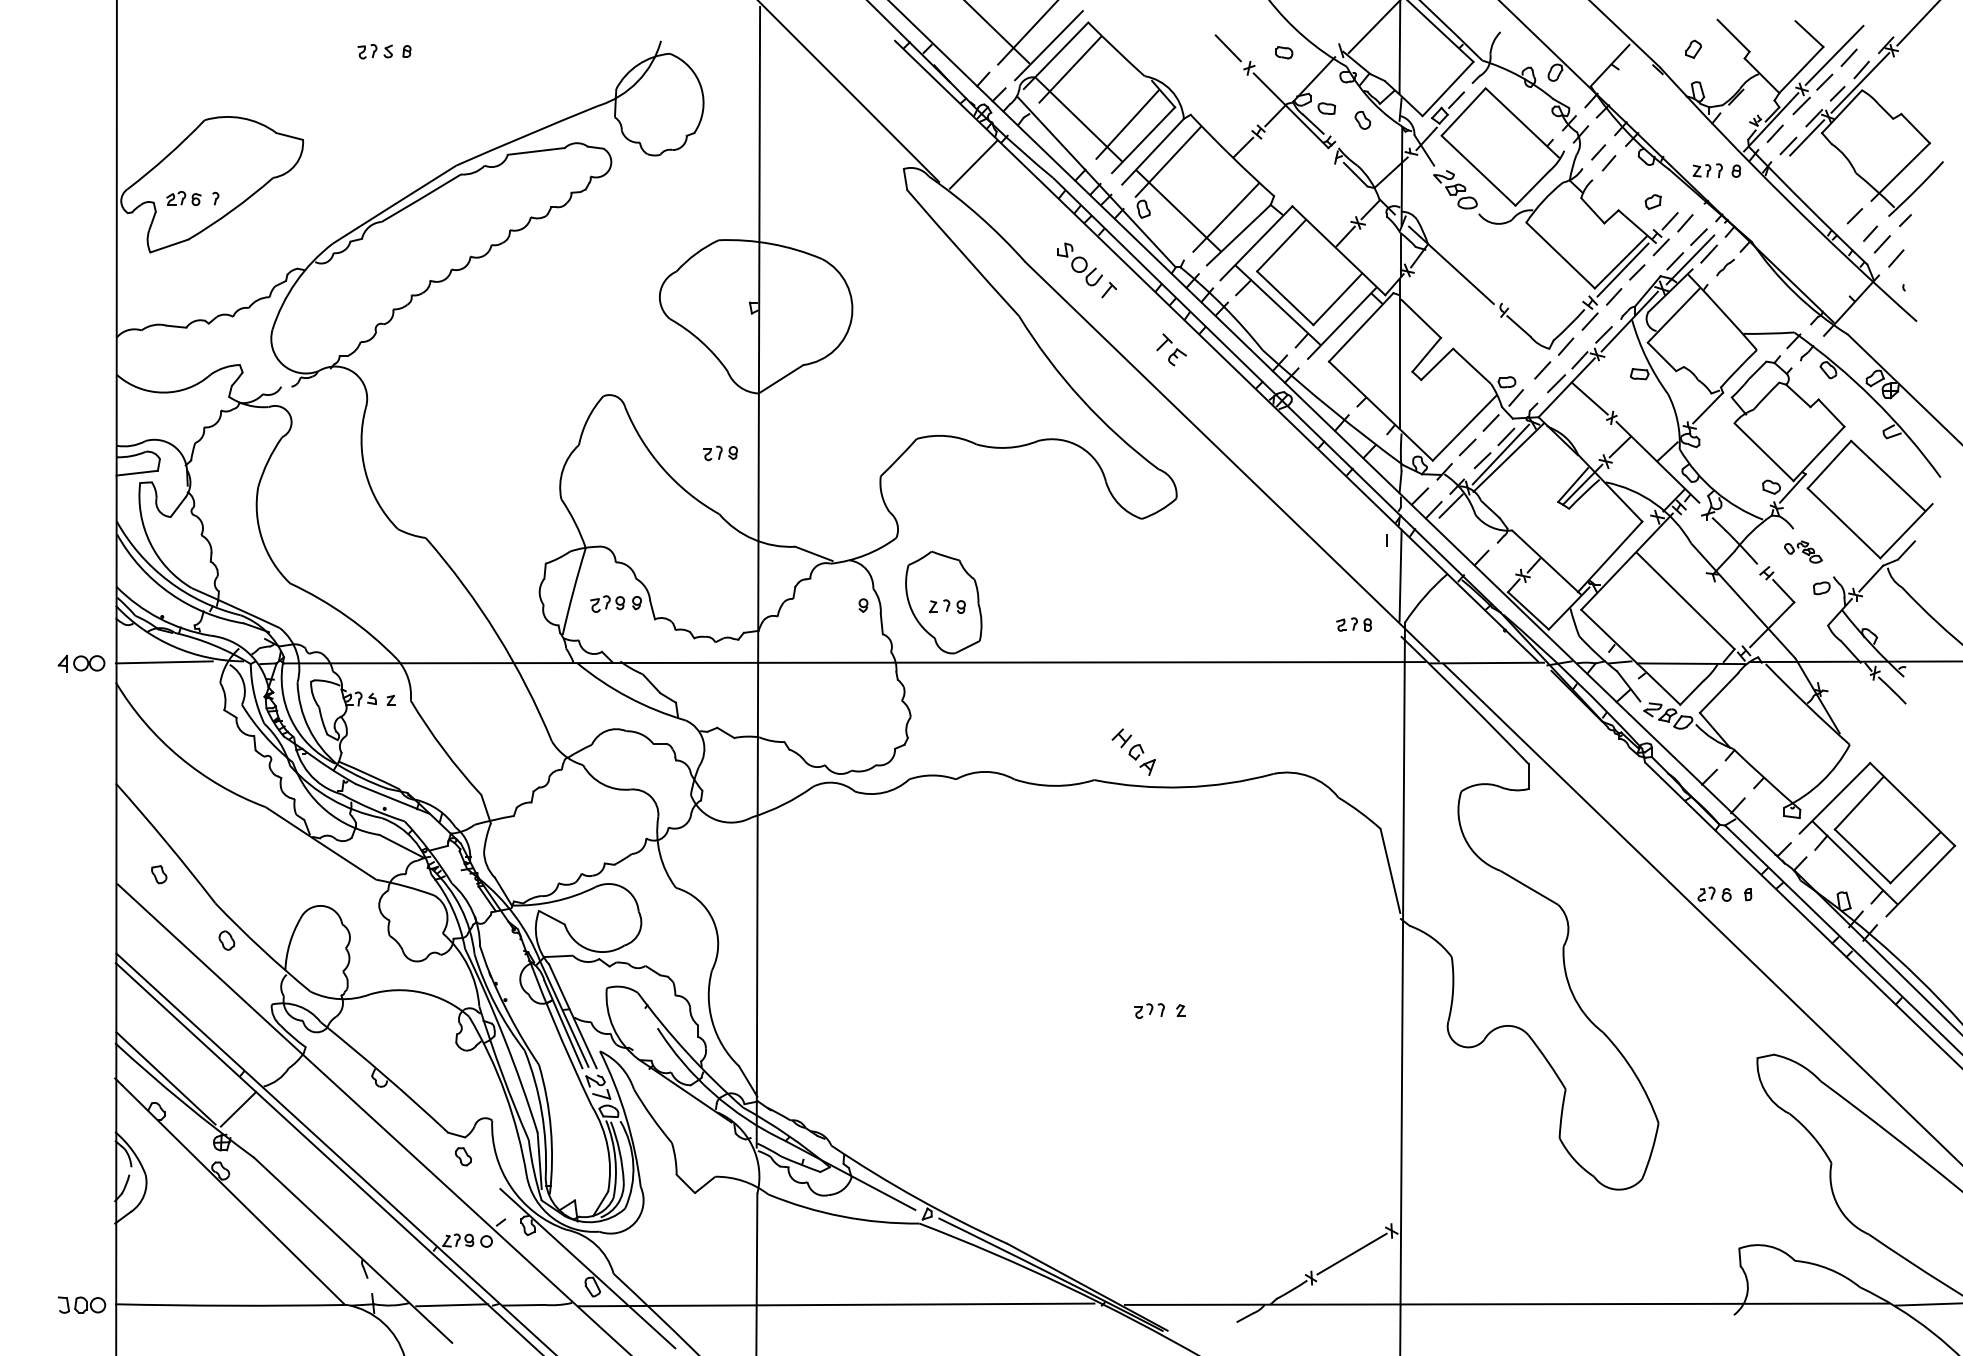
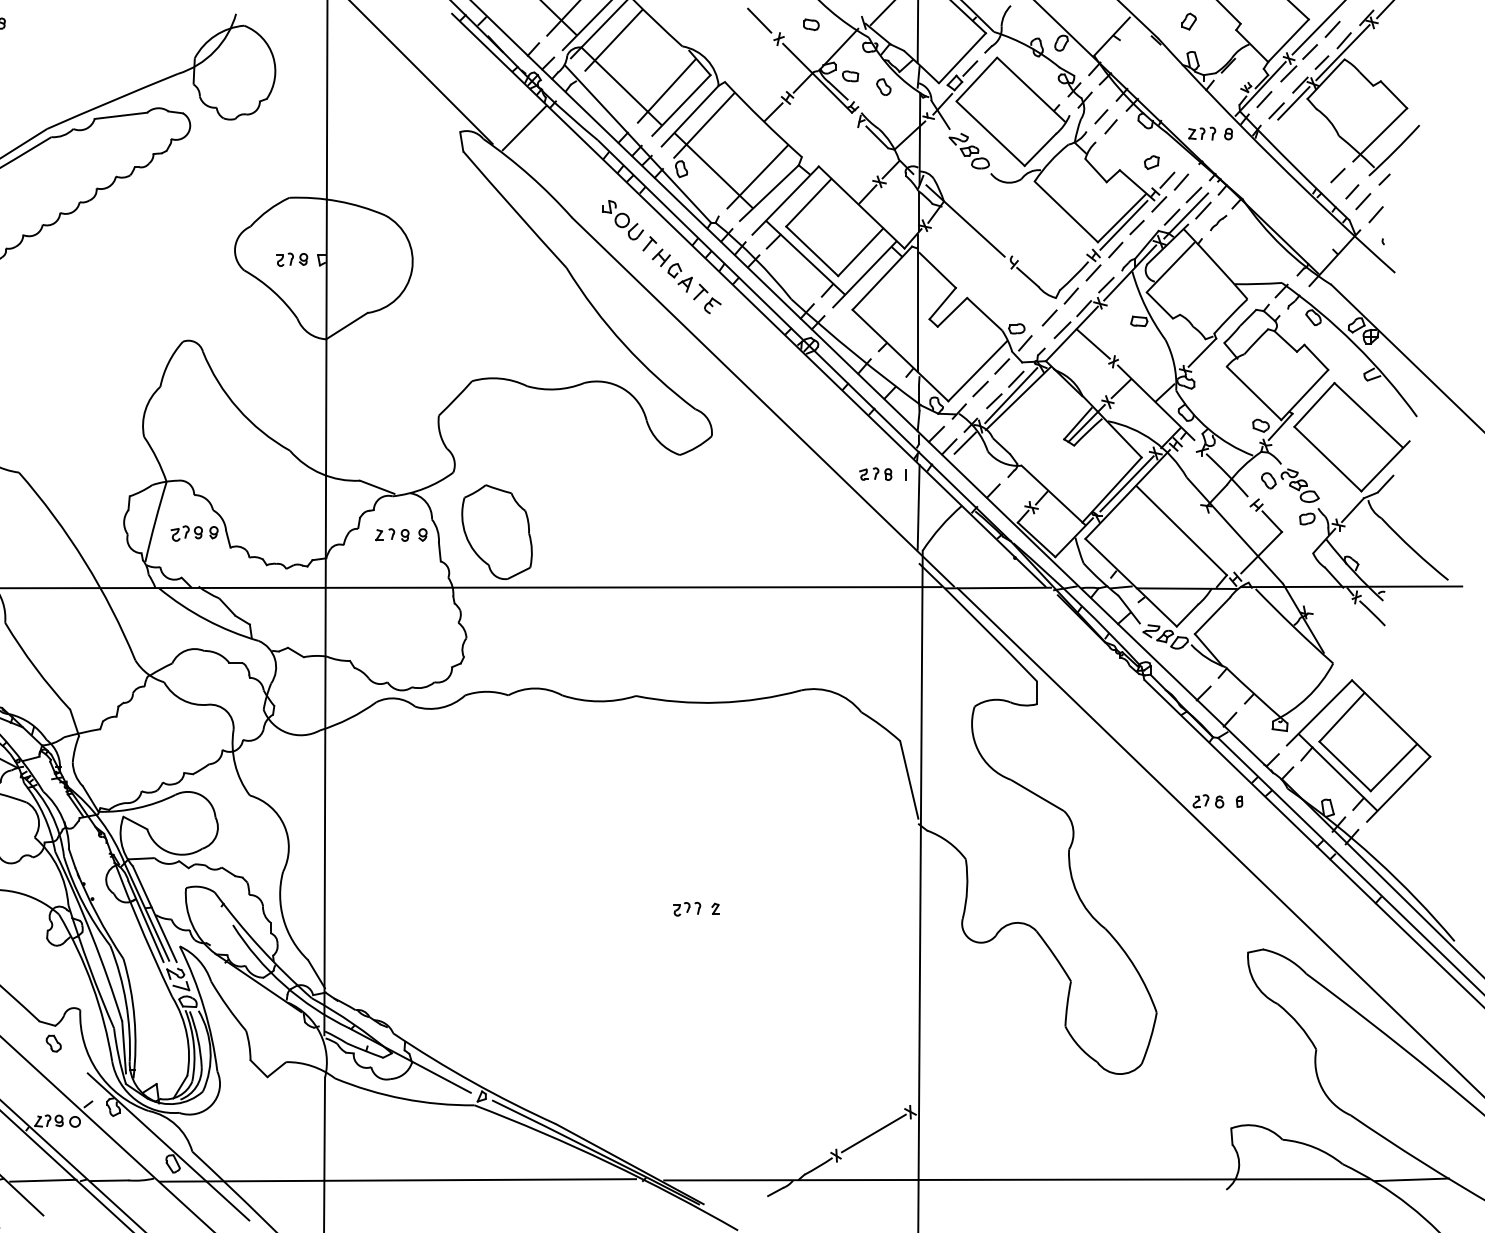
part: (720, 453) -> (291, 259), moved
line: (1626, 550) -> (1127, 484), added
part: (1803, 551) -> (1290, 485), size x1.67
part: (946, 606) -> (391, 534), moved
part: (1353, 624) -> (875, 474), moved
part: (1133, 751) -> (672, 270), moved

